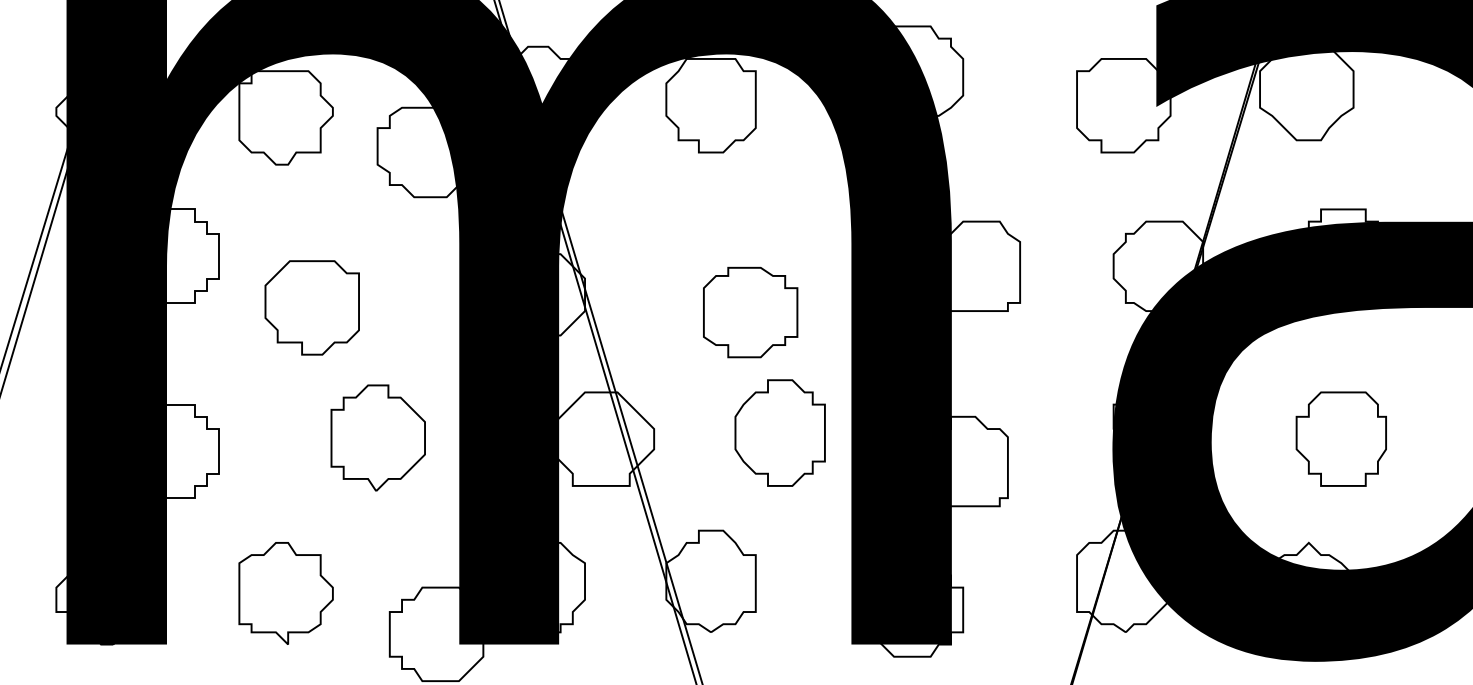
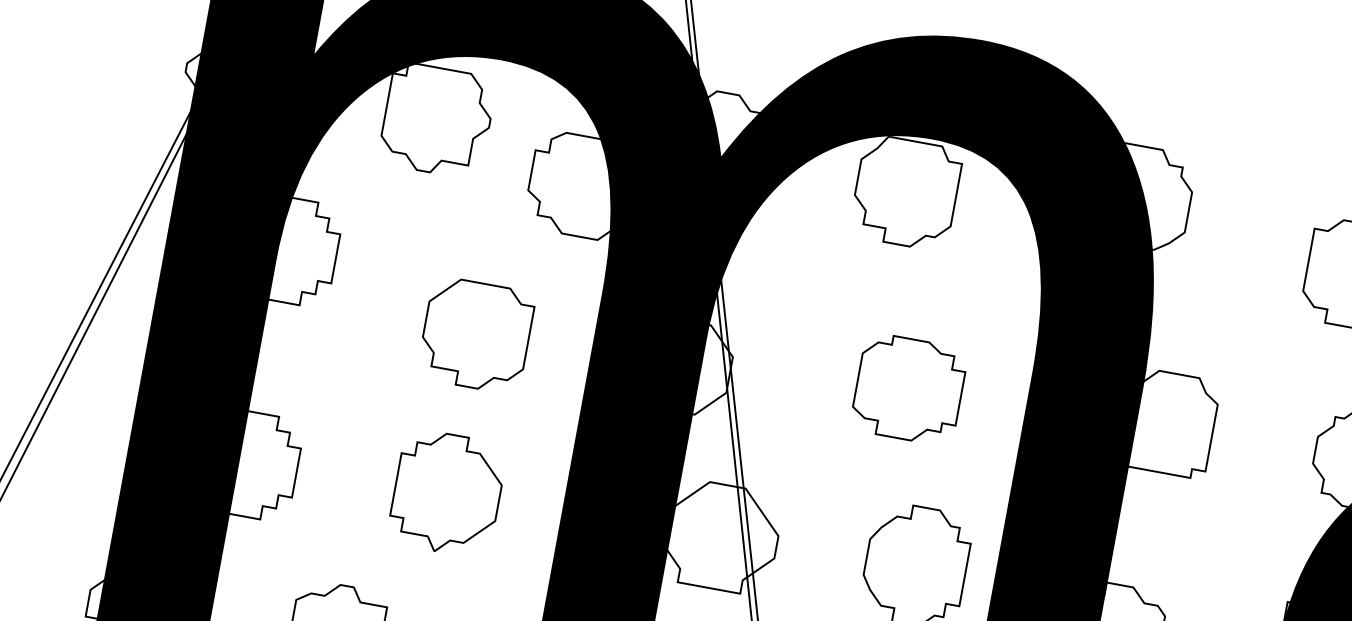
part: (311, 307) -> (475, 334), moved
part: (750, 312) -> (909, 389), moved
part: (377, 437) -> (446, 492), moved

